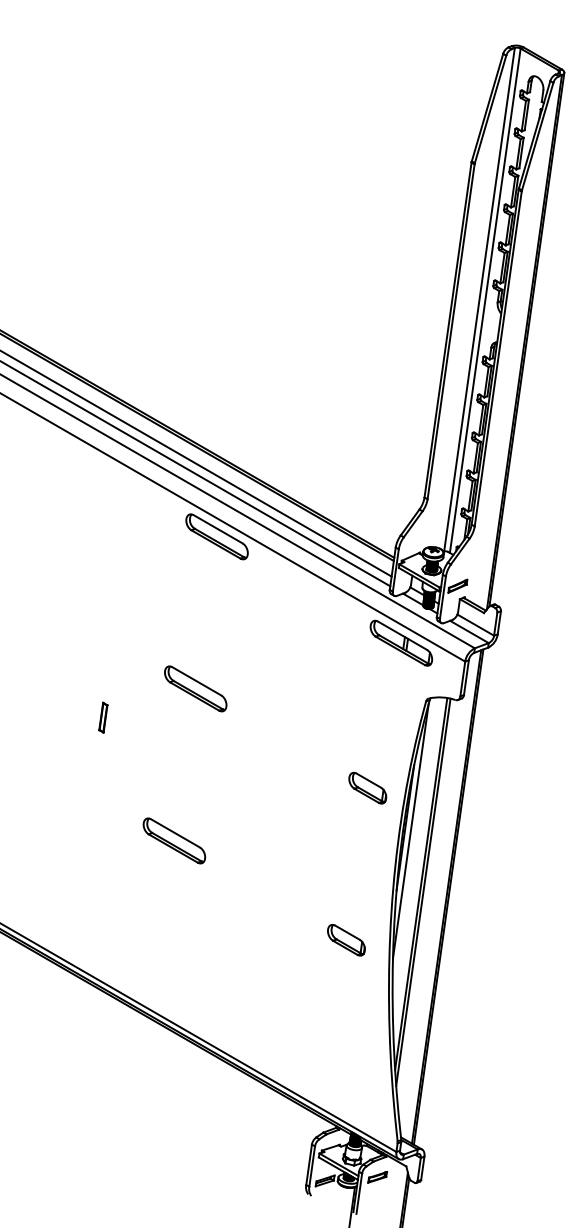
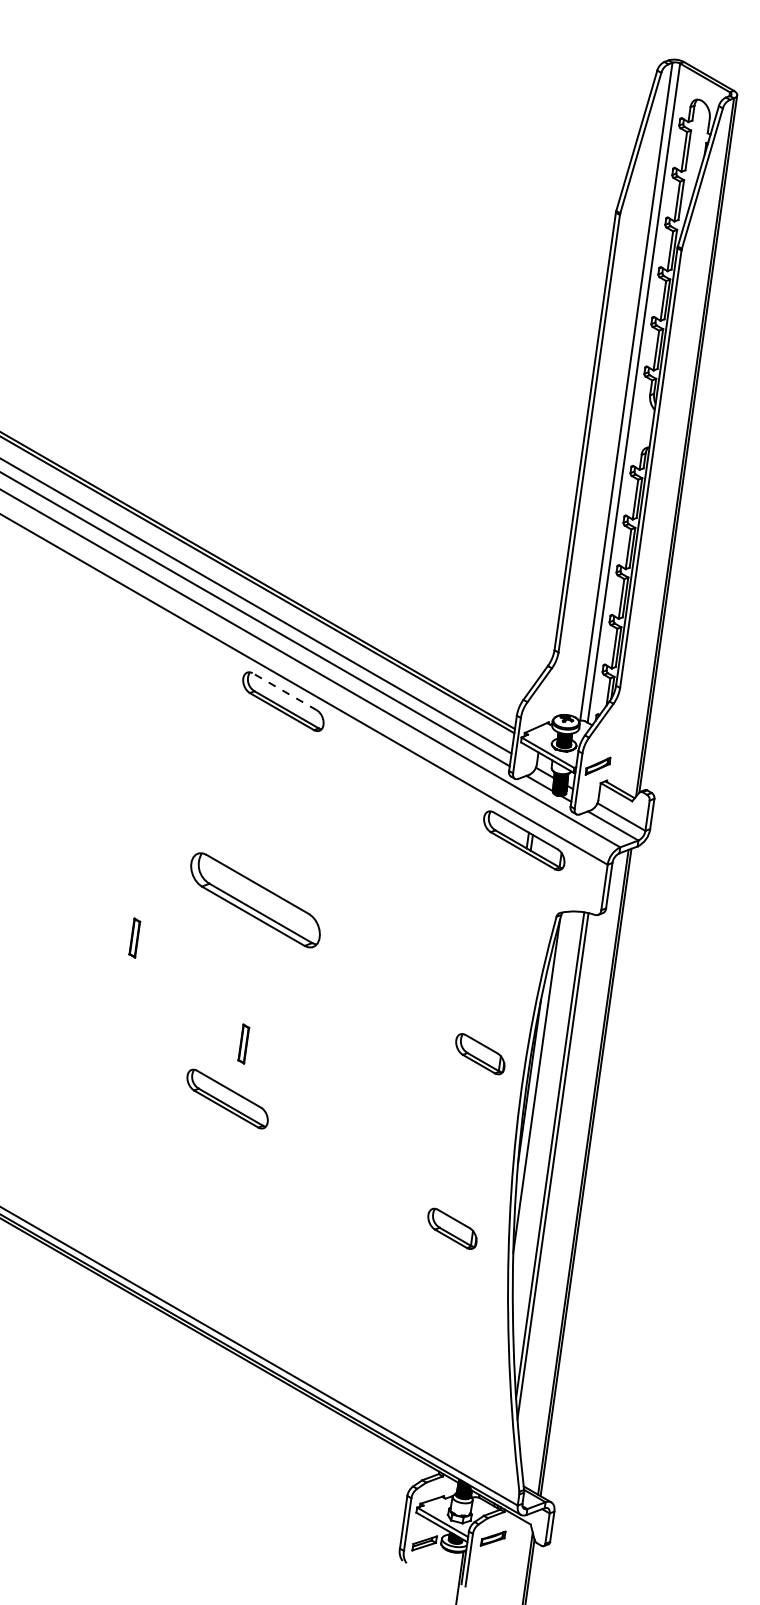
line: (217, 529) -> (284, 691), solid -> dashed
part: (195, 688) -> (255, 900), size x1.6
part: (367, 788) -> (480, 1054), moved
part: (186, 798) -> (243, 1043), added

